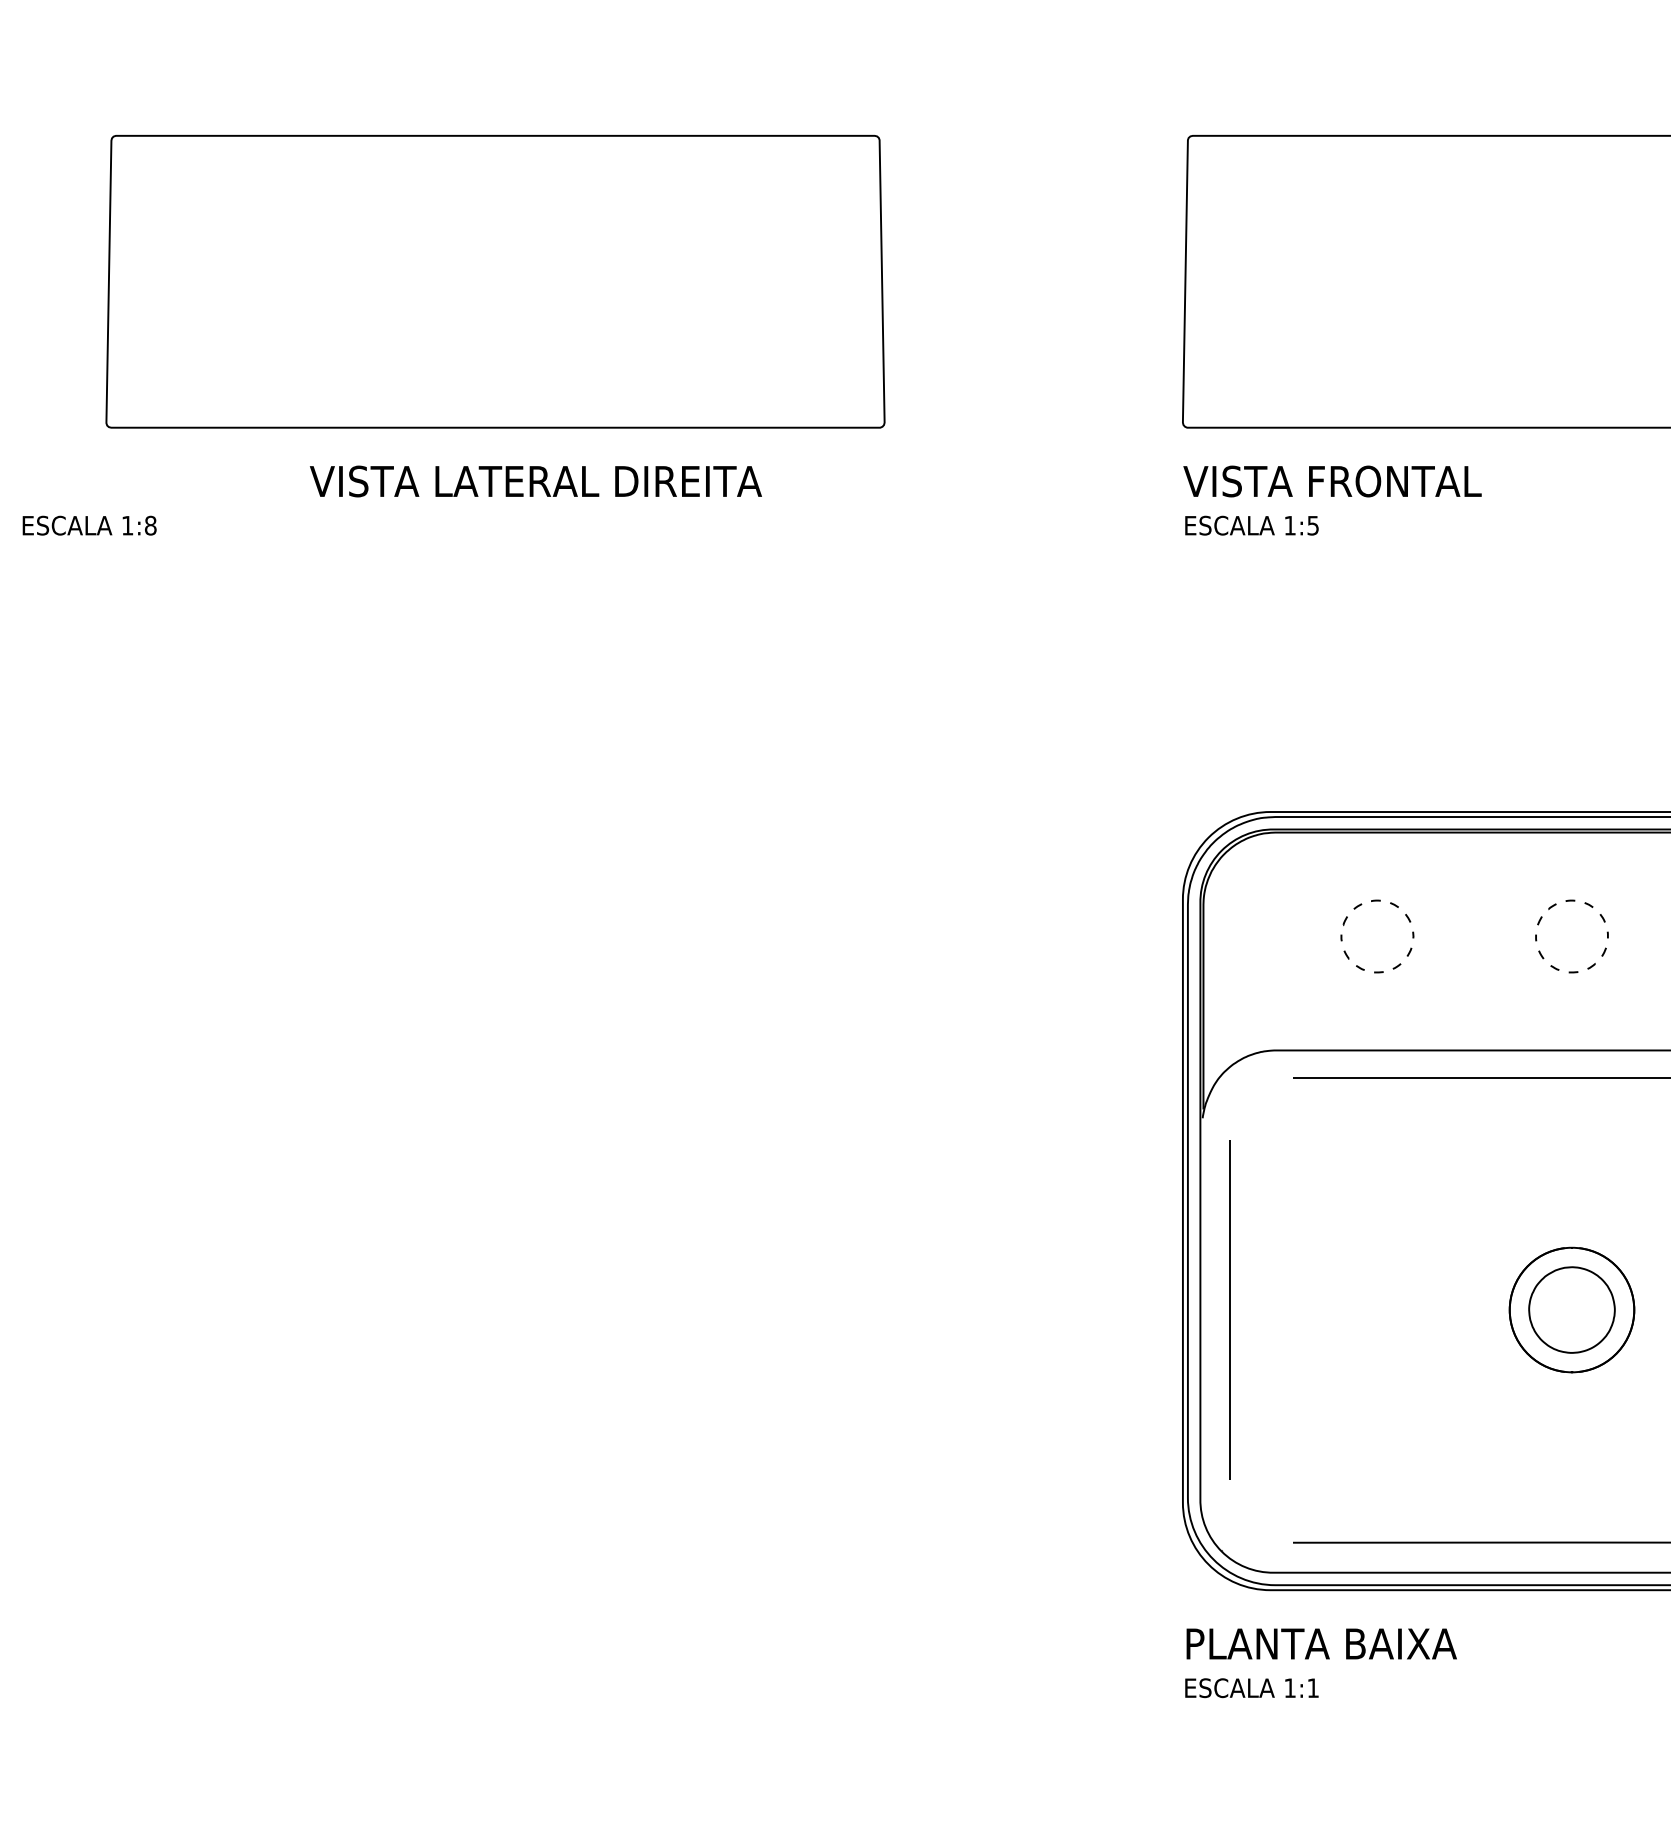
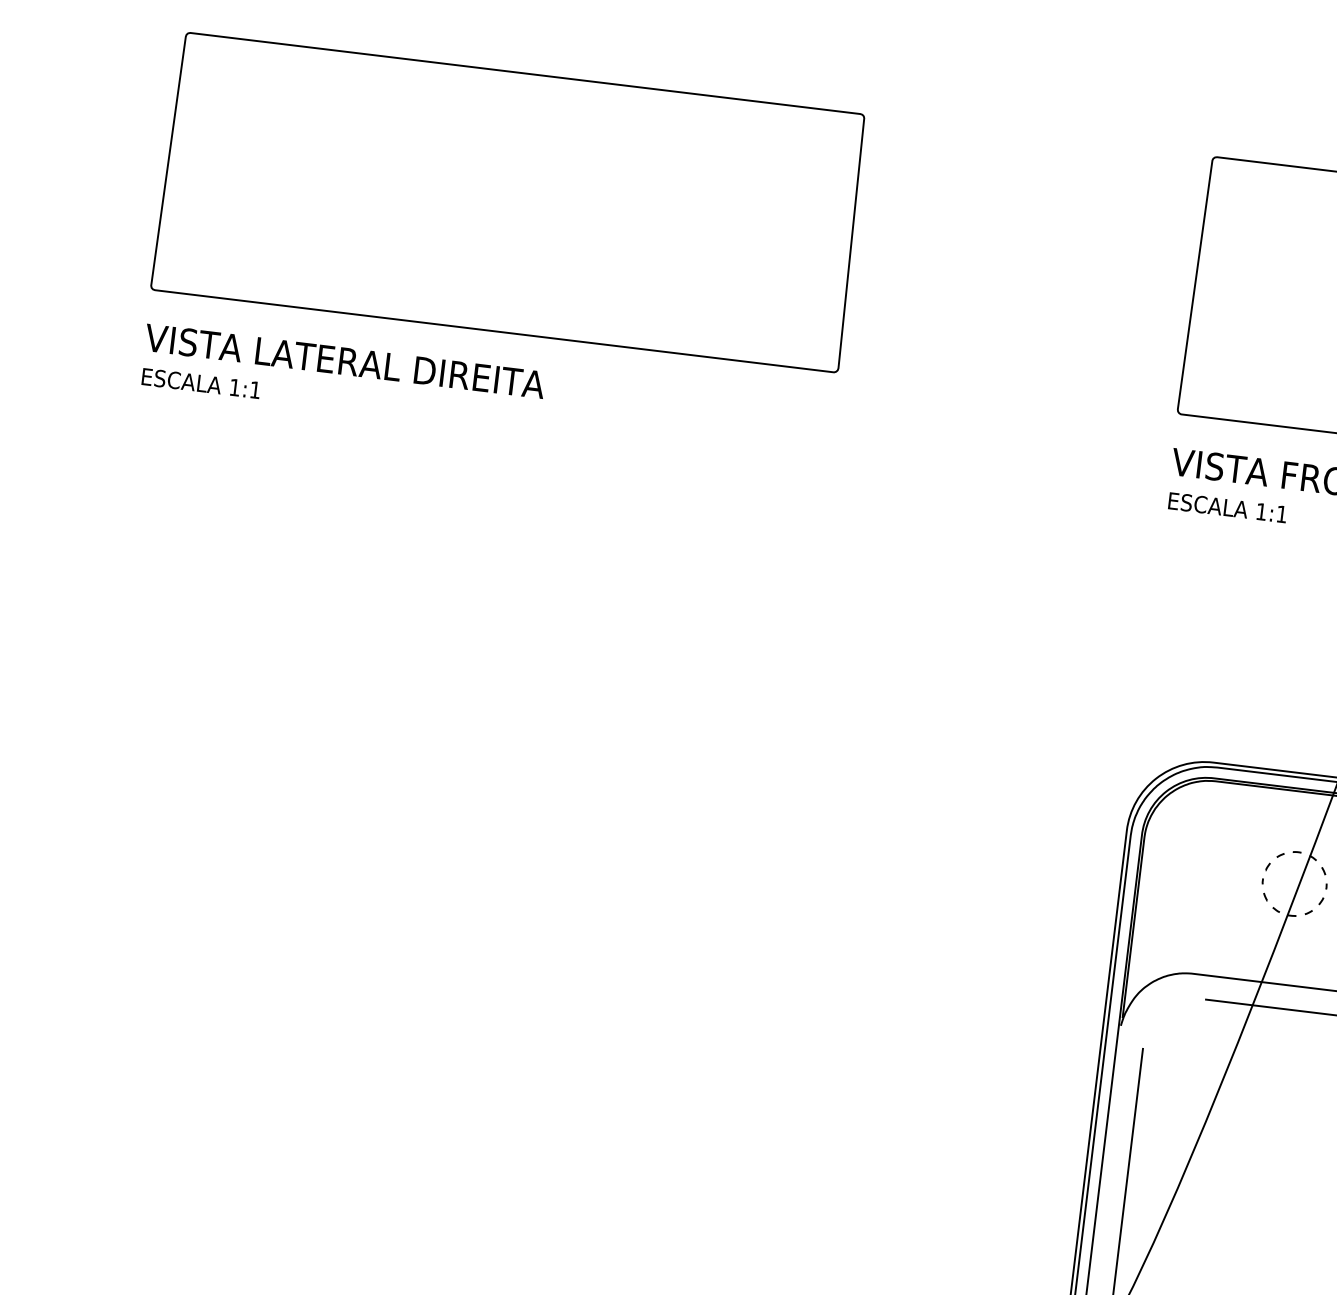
part: (495, 281) -> (509, 202), moved
text: (535, 481) -> (344, 361), moved
text: (150, 525) -> (255, 389), 1:8 -> 1:1
text: (1312, 525) -> (1281, 514), 1:5 -> 1:1

